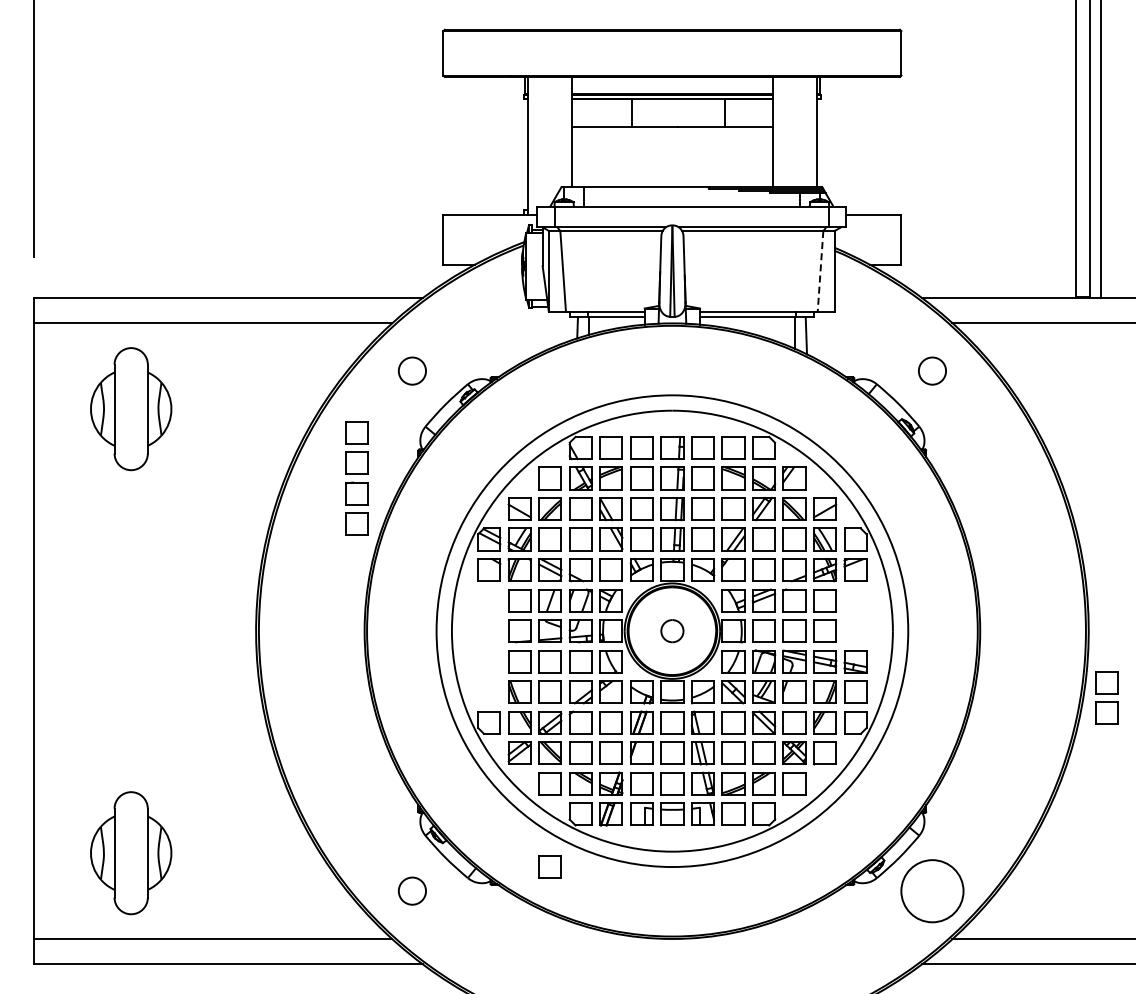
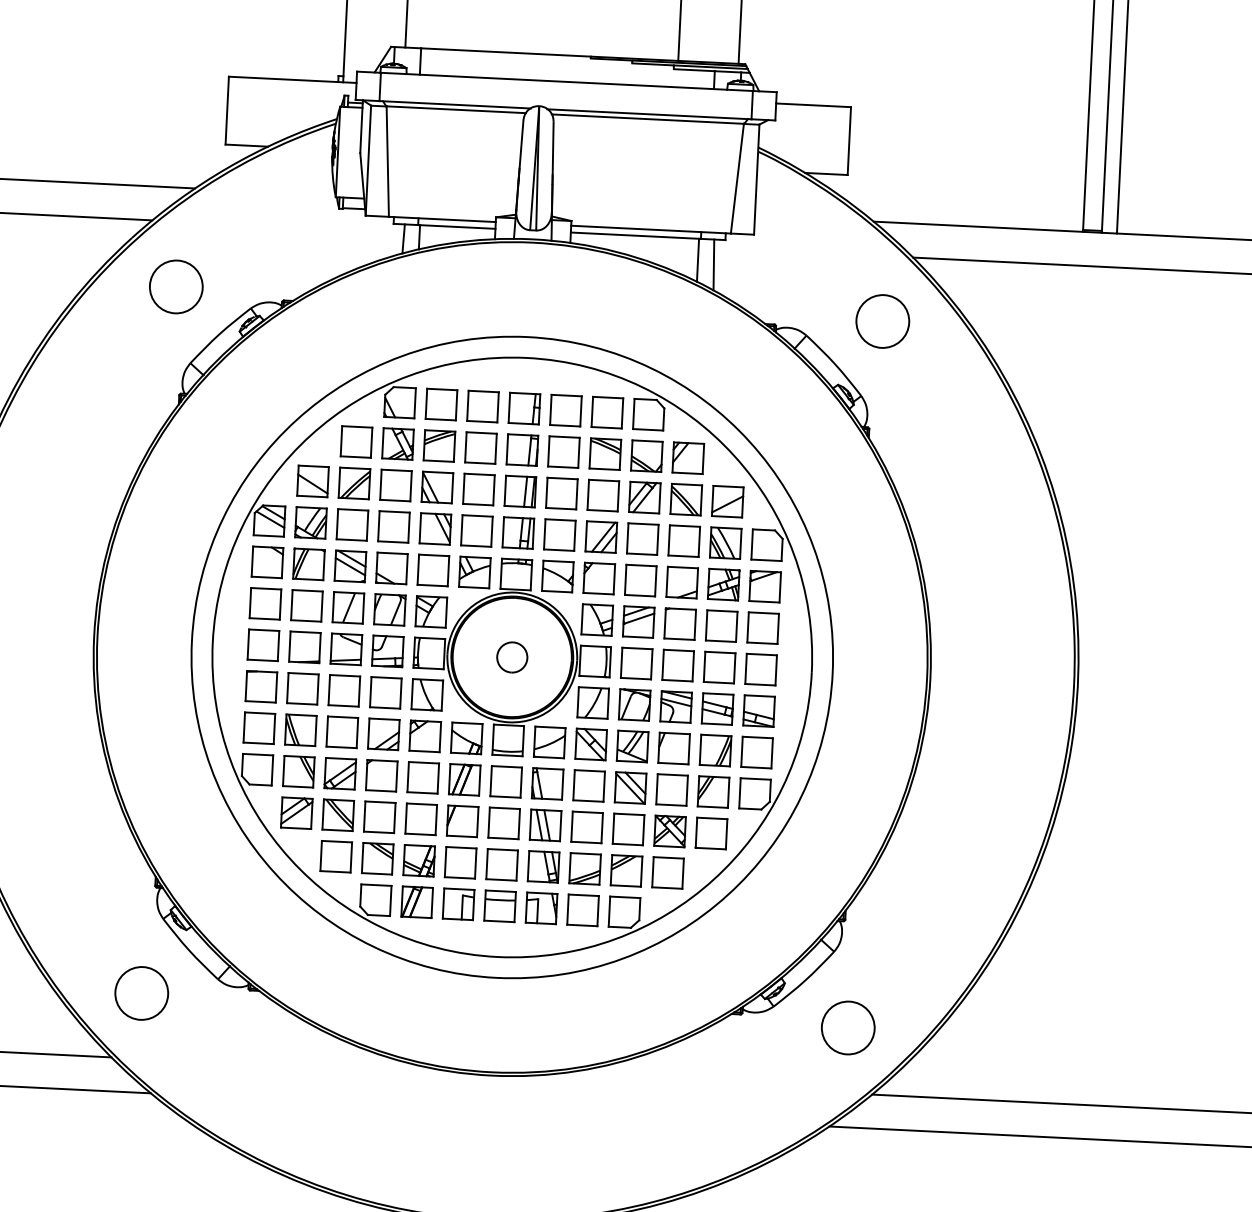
line: (820, 271) -> (737, 178), dashed -> solid
circle: (412, 370) -> (176, 286), size x1.43
circle: (932, 370) -> (882, 320), size x1.43
part: (356, 478) -> (261, 666), moved
part: (1106, 697) -> (762, 648), moved
part: (549, 866) -> (329, 968), removed
circle: (412, 890) -> (141, 992), size x1.43
circle: (932, 890) -> (848, 1027), size x0.62

